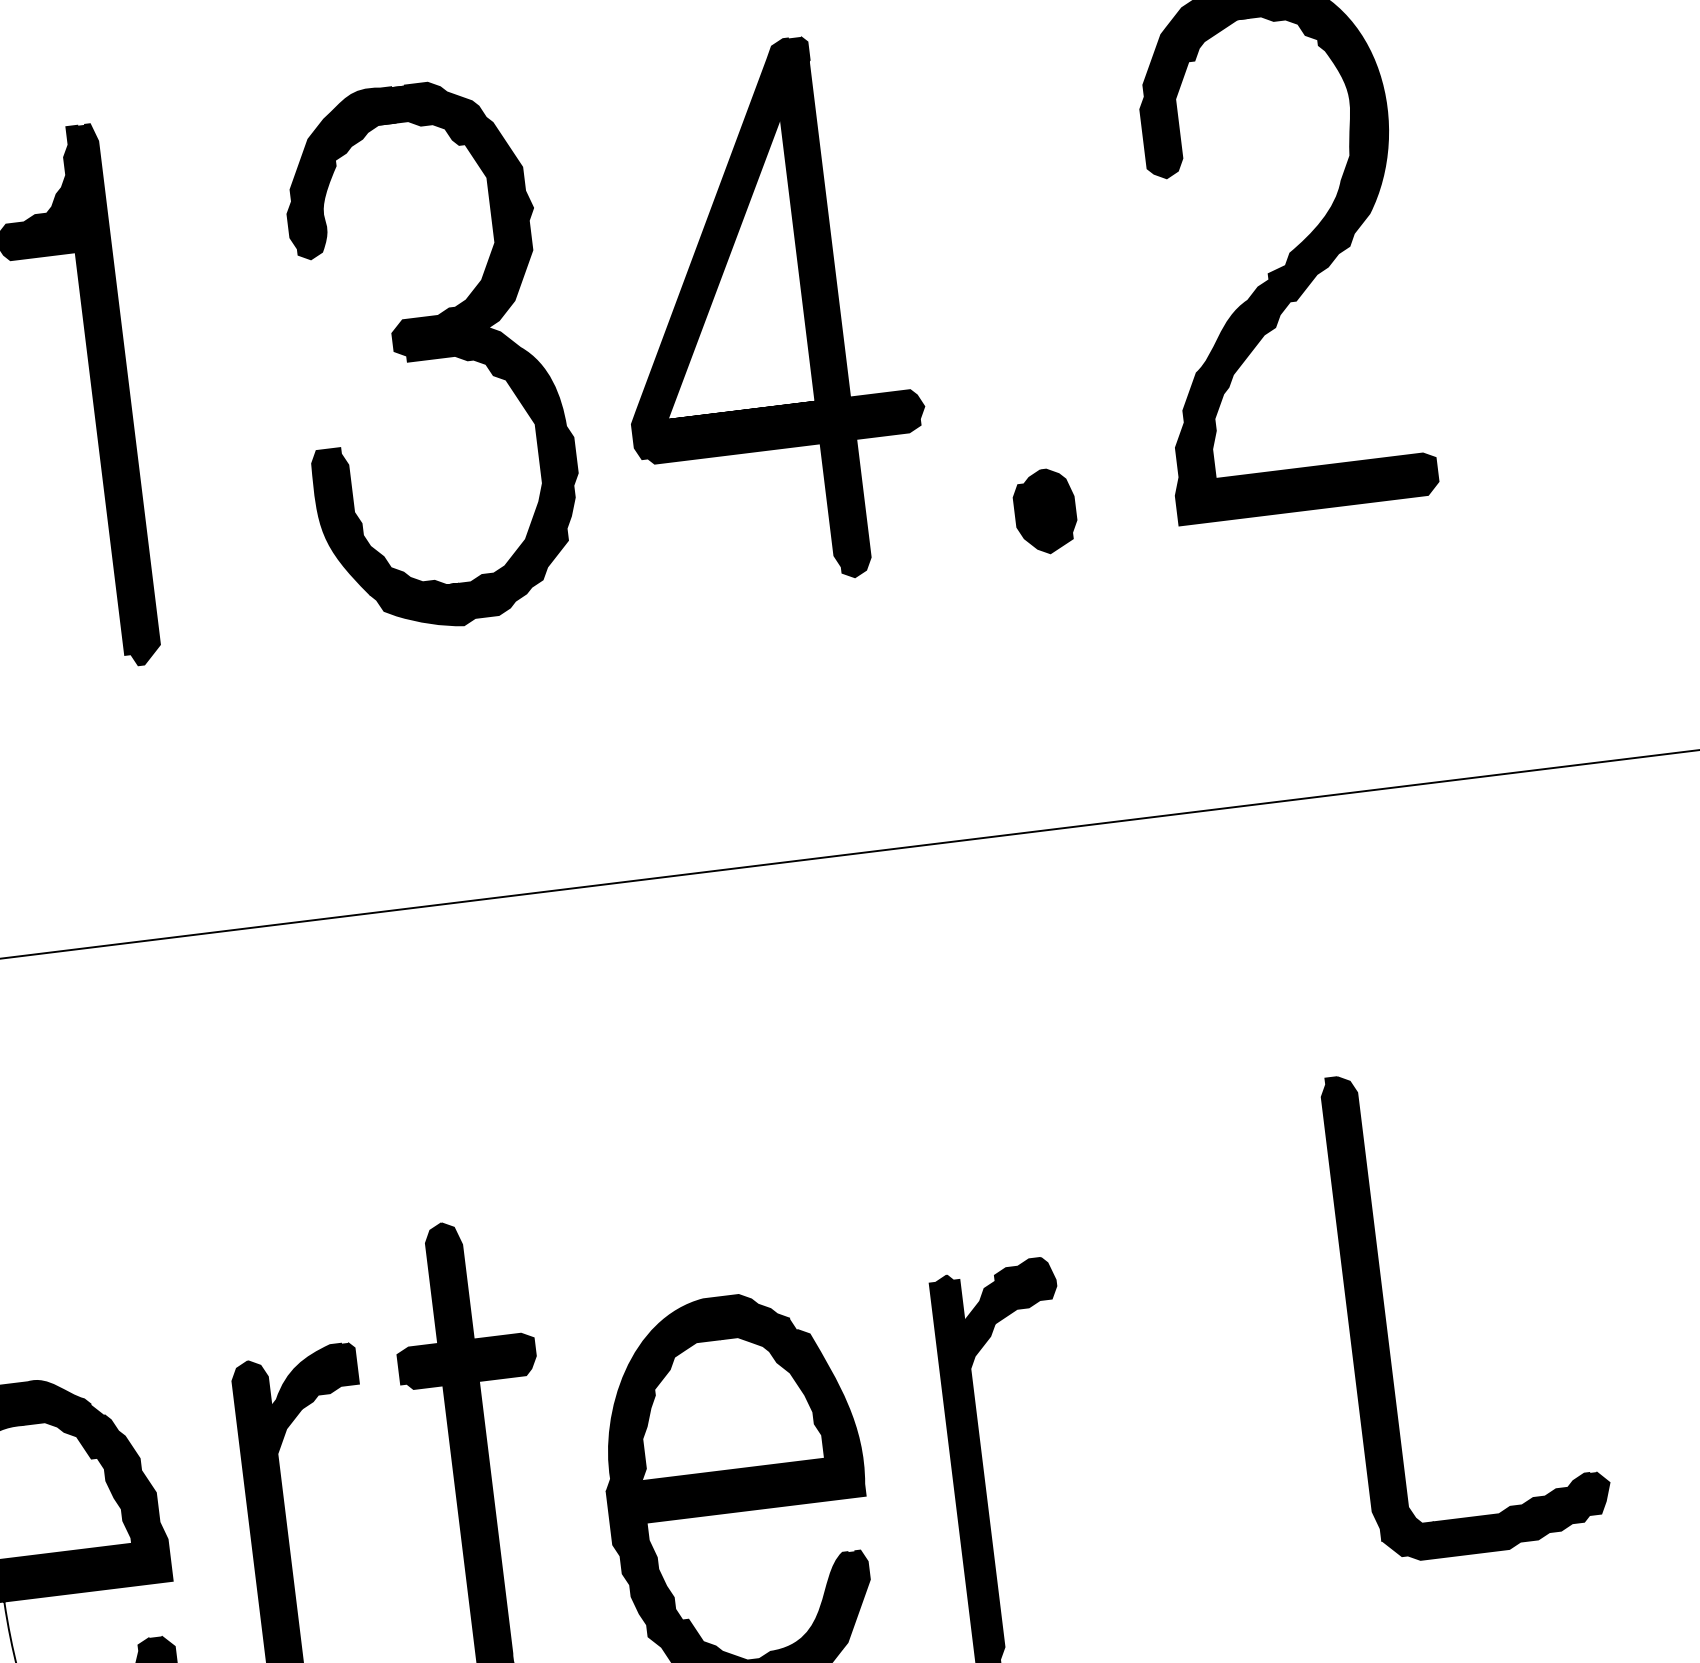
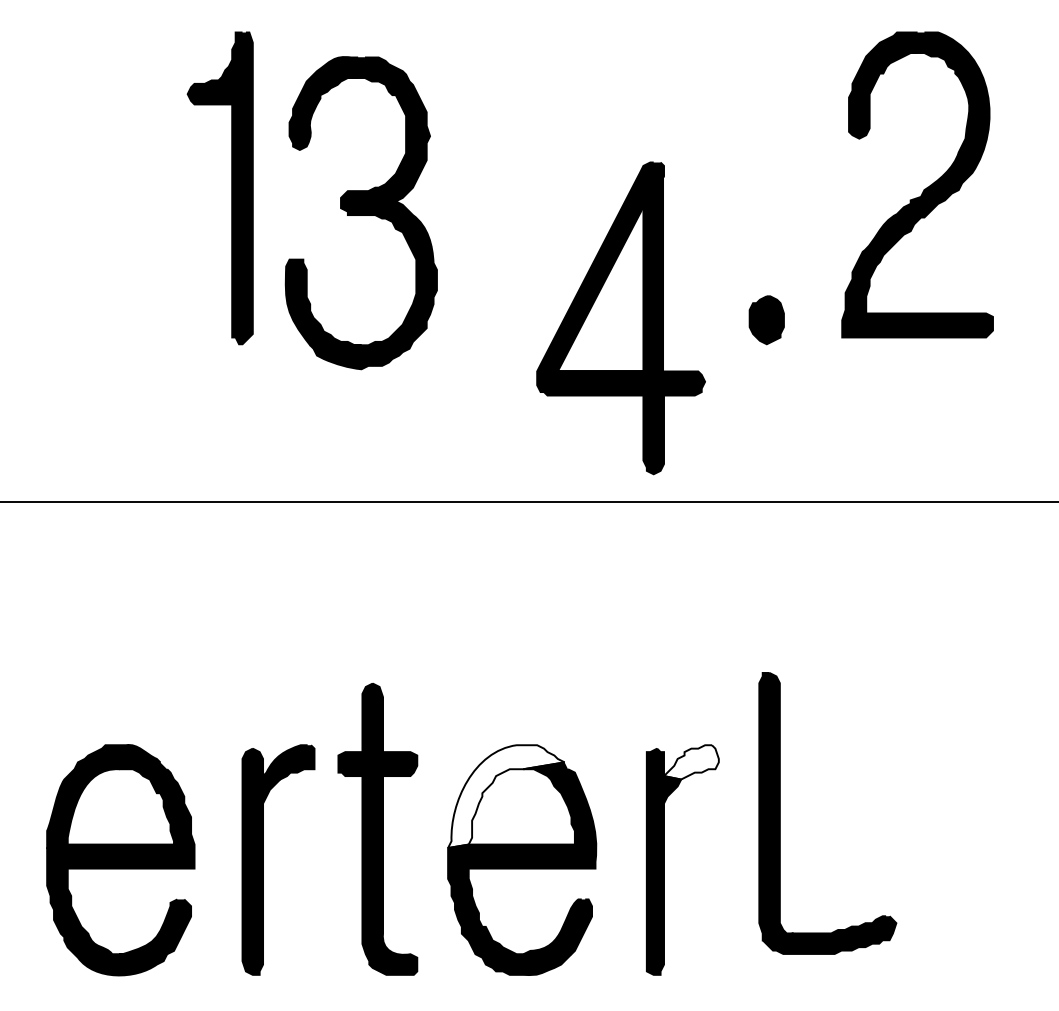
part: (764, 315) -> (620, 318), moved
part: (429, 356) -> (360, 213), moved
fill: (1009, 1292) -> (691, 762), removed
part: (1385, 1317) -> (780, 813), moved
fill: (696, 1390) -> (506, 796), removed

